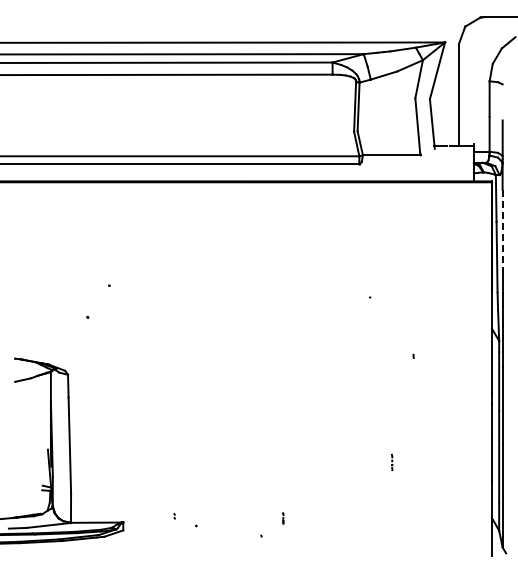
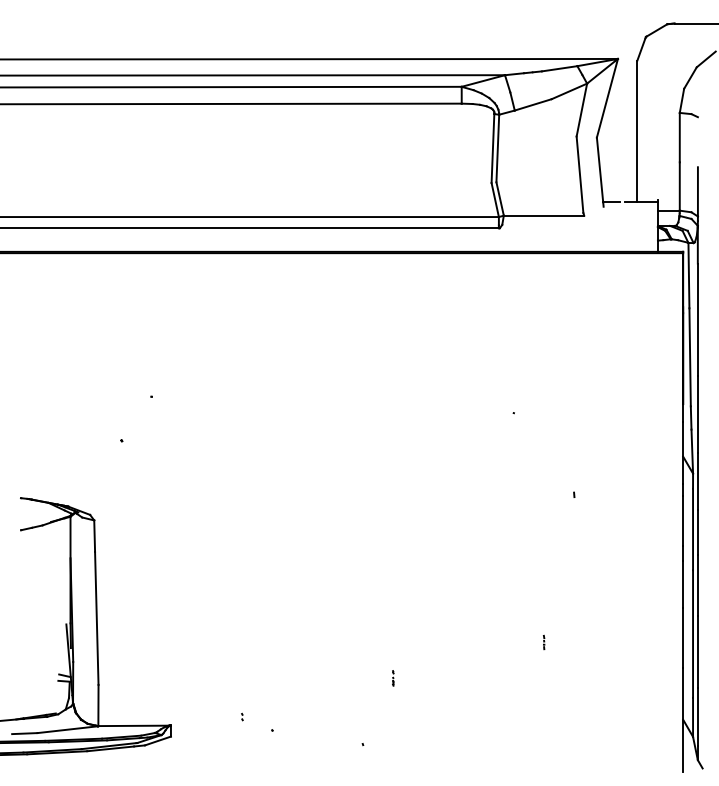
line: (502, 230) -> (697, 320), dashed -> solid
part: (391, 462) -> (543, 642), size x0.62
line: (283, 518) -> (393, 678), moved

